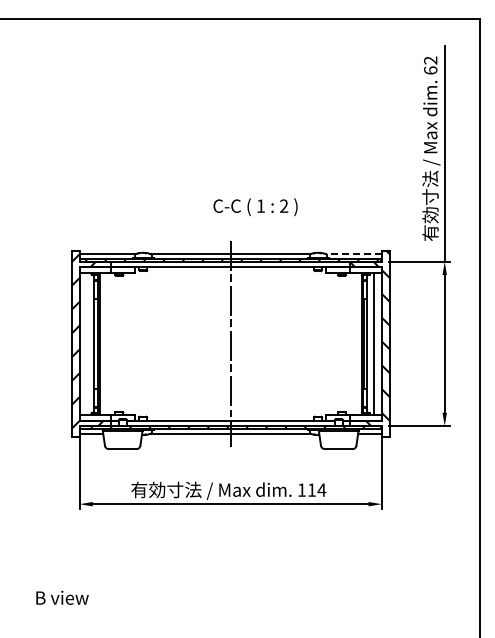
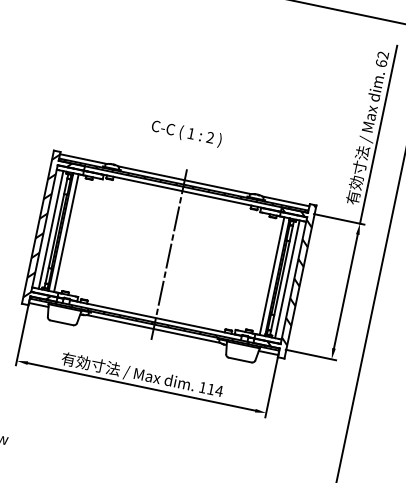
text: (255, 207) -> (186, 133), moved
line: (352, 253) -> (285, 201), dashed -> solid
line: (87, 343) -> (51, 229), added
line: (106, 343) -> (66, 232), added
line: (355, 343) -> (272, 275), added

